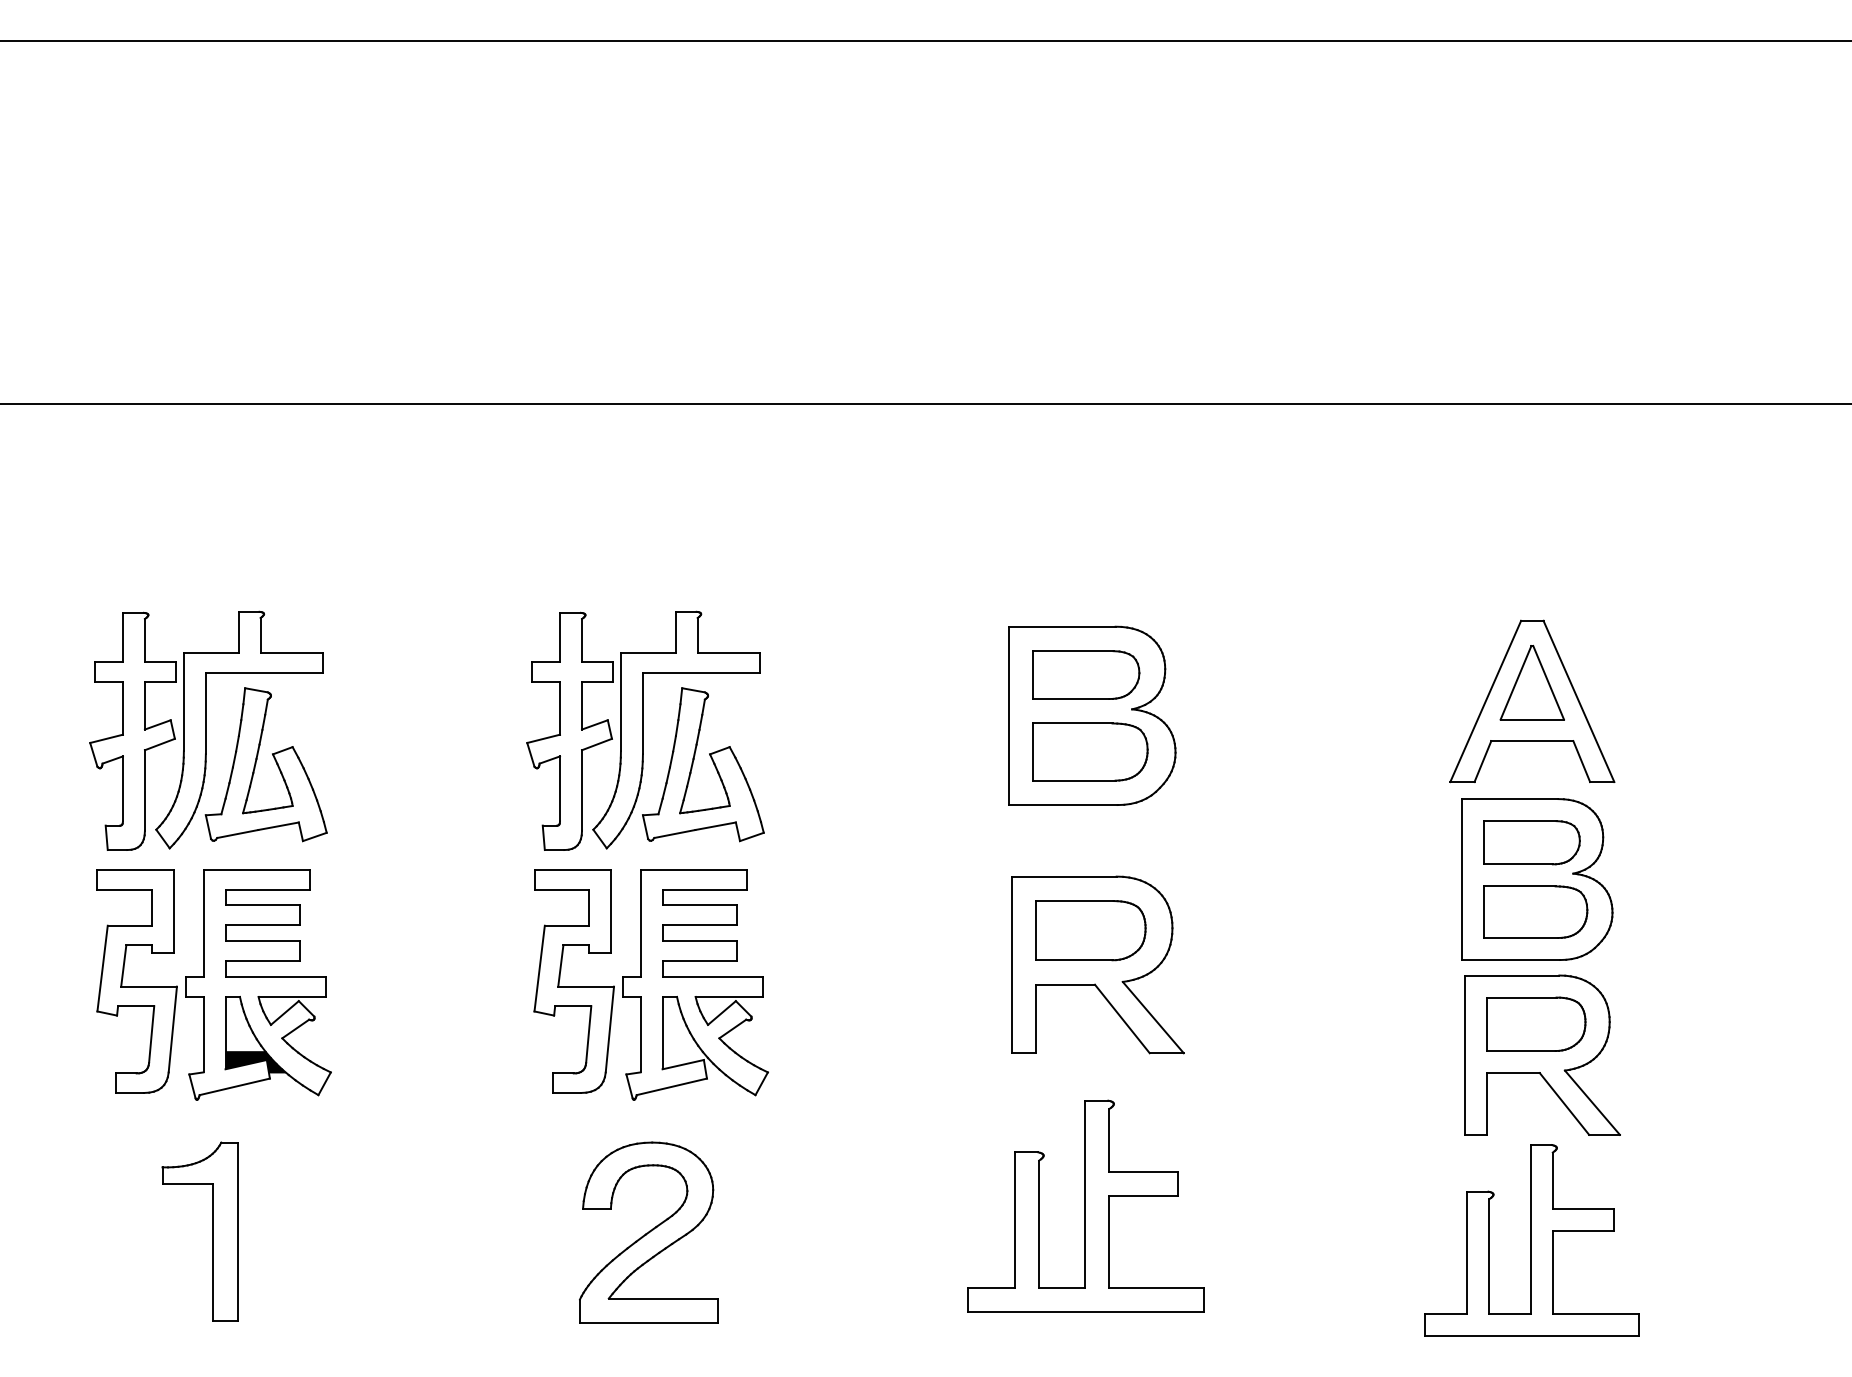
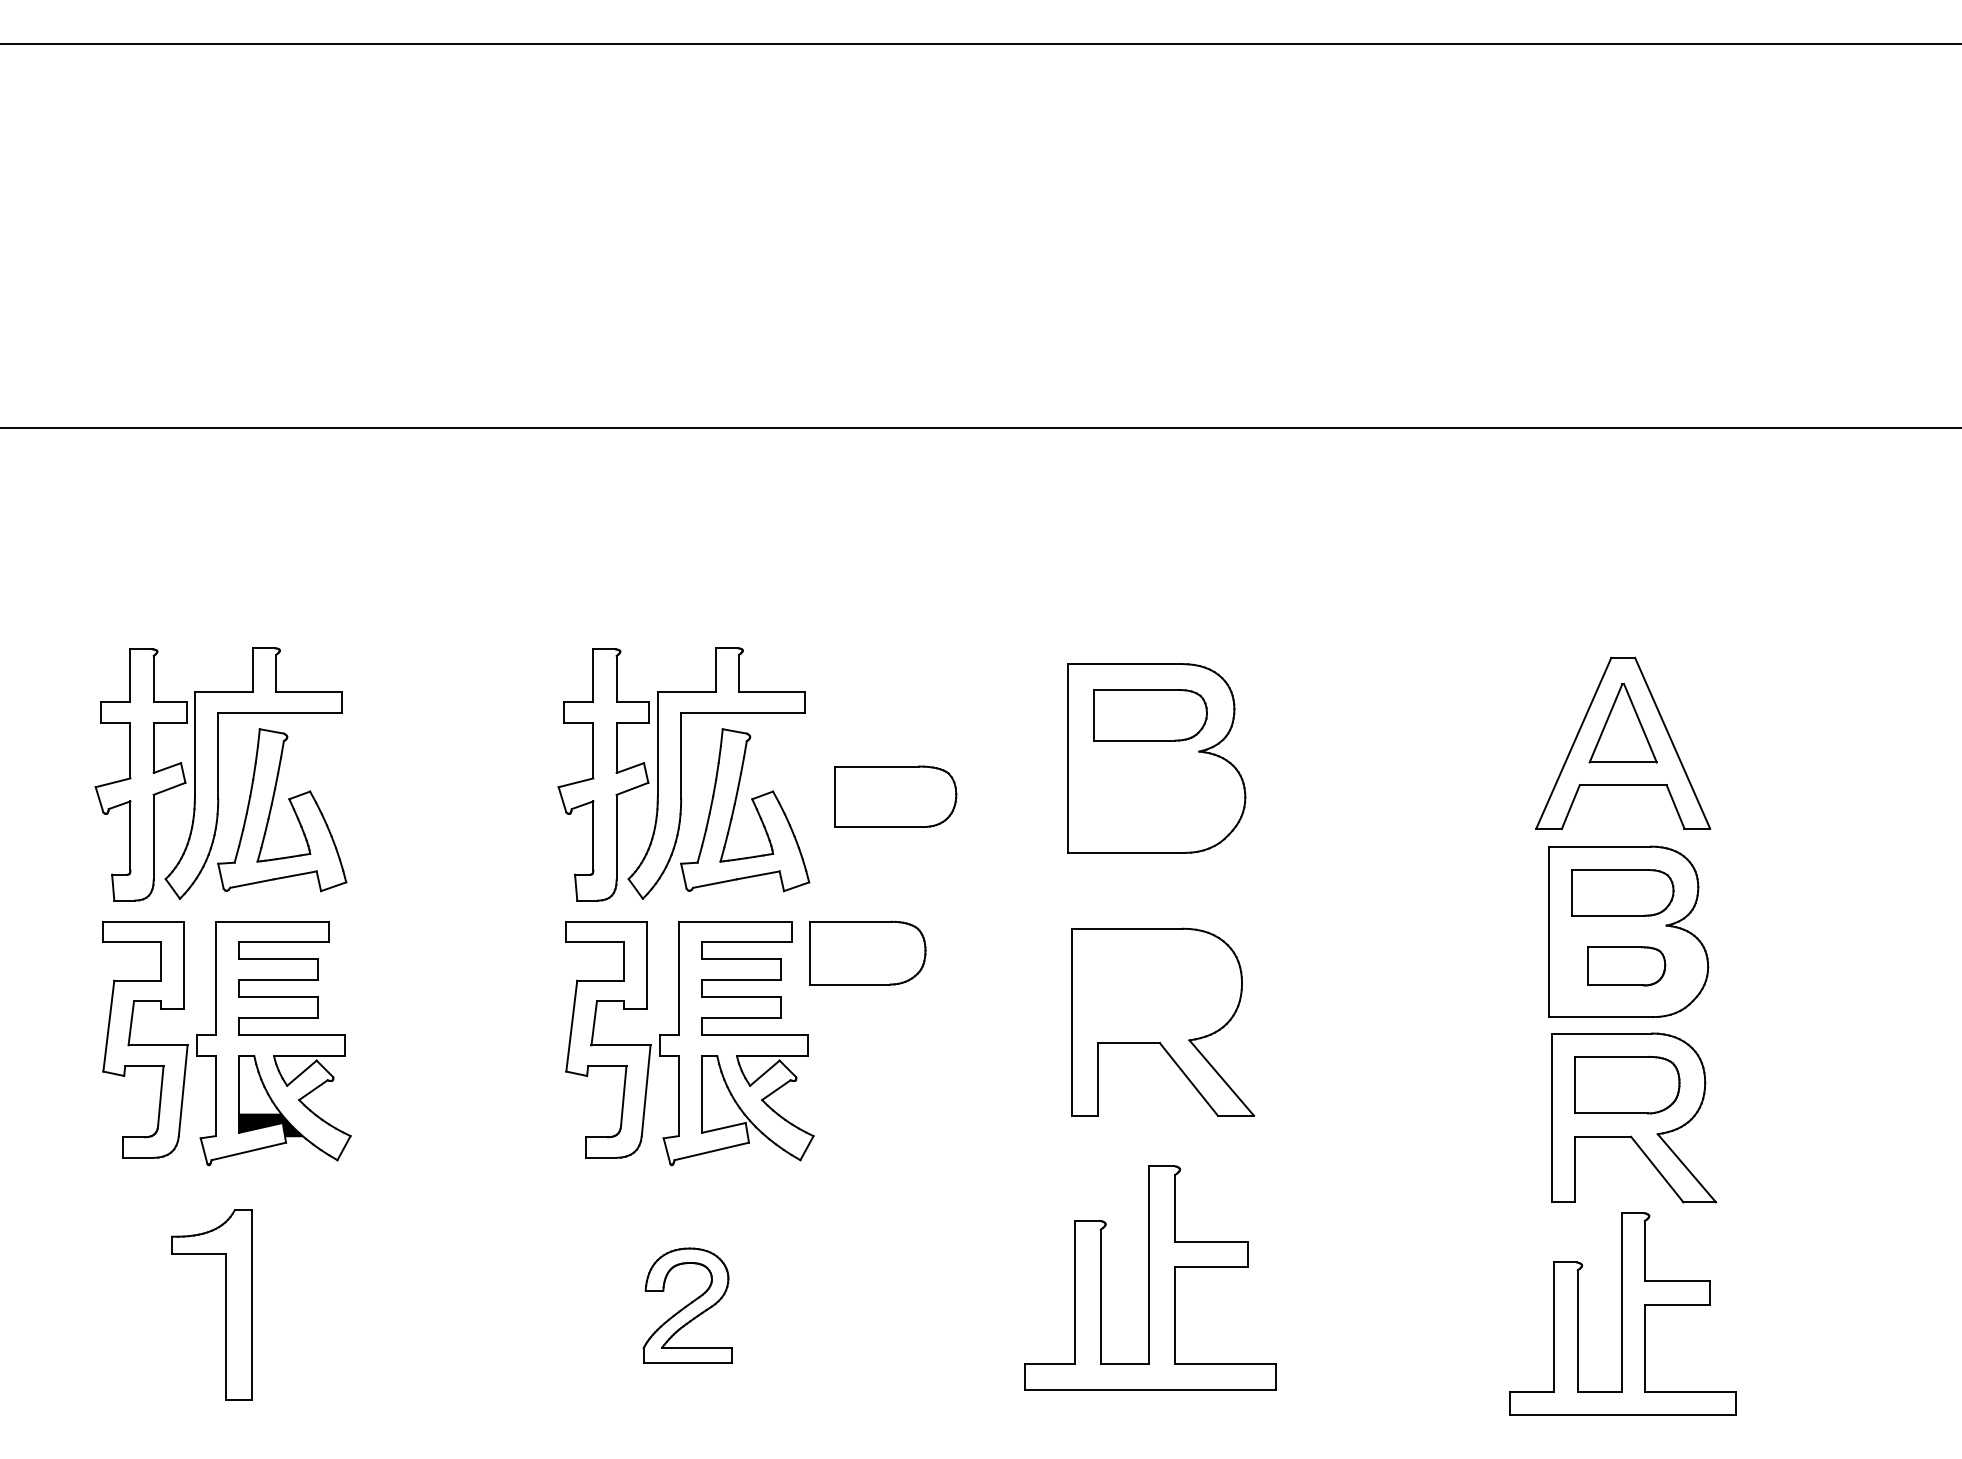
part: (1090, 751) -> (895, 796), moved
part: (1535, 911) -> (1626, 965), size x0.7
part: (1090, 930) -> (867, 952), moved
part: (648, 1232) -> (687, 1305), size x0.6

